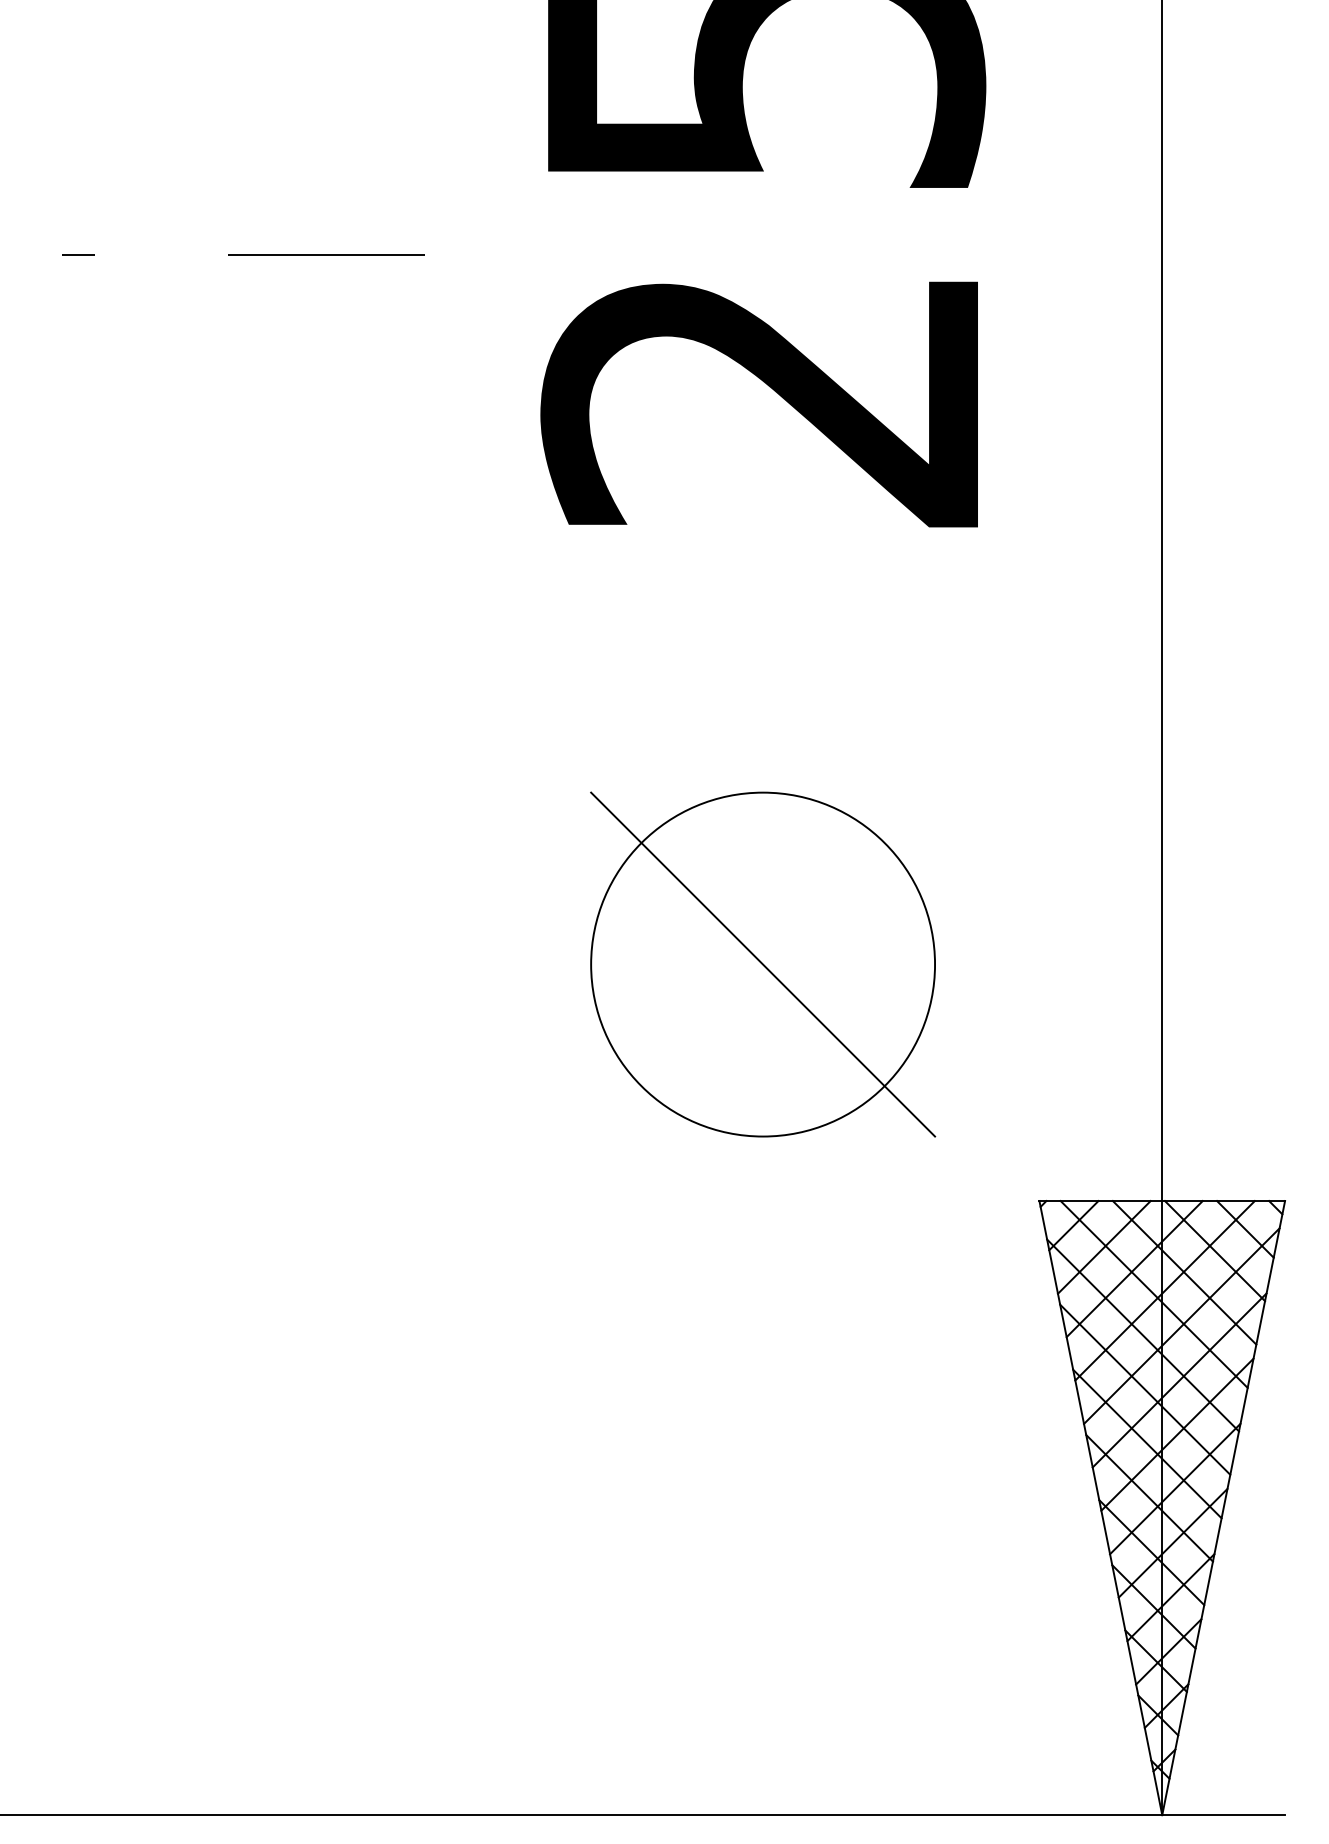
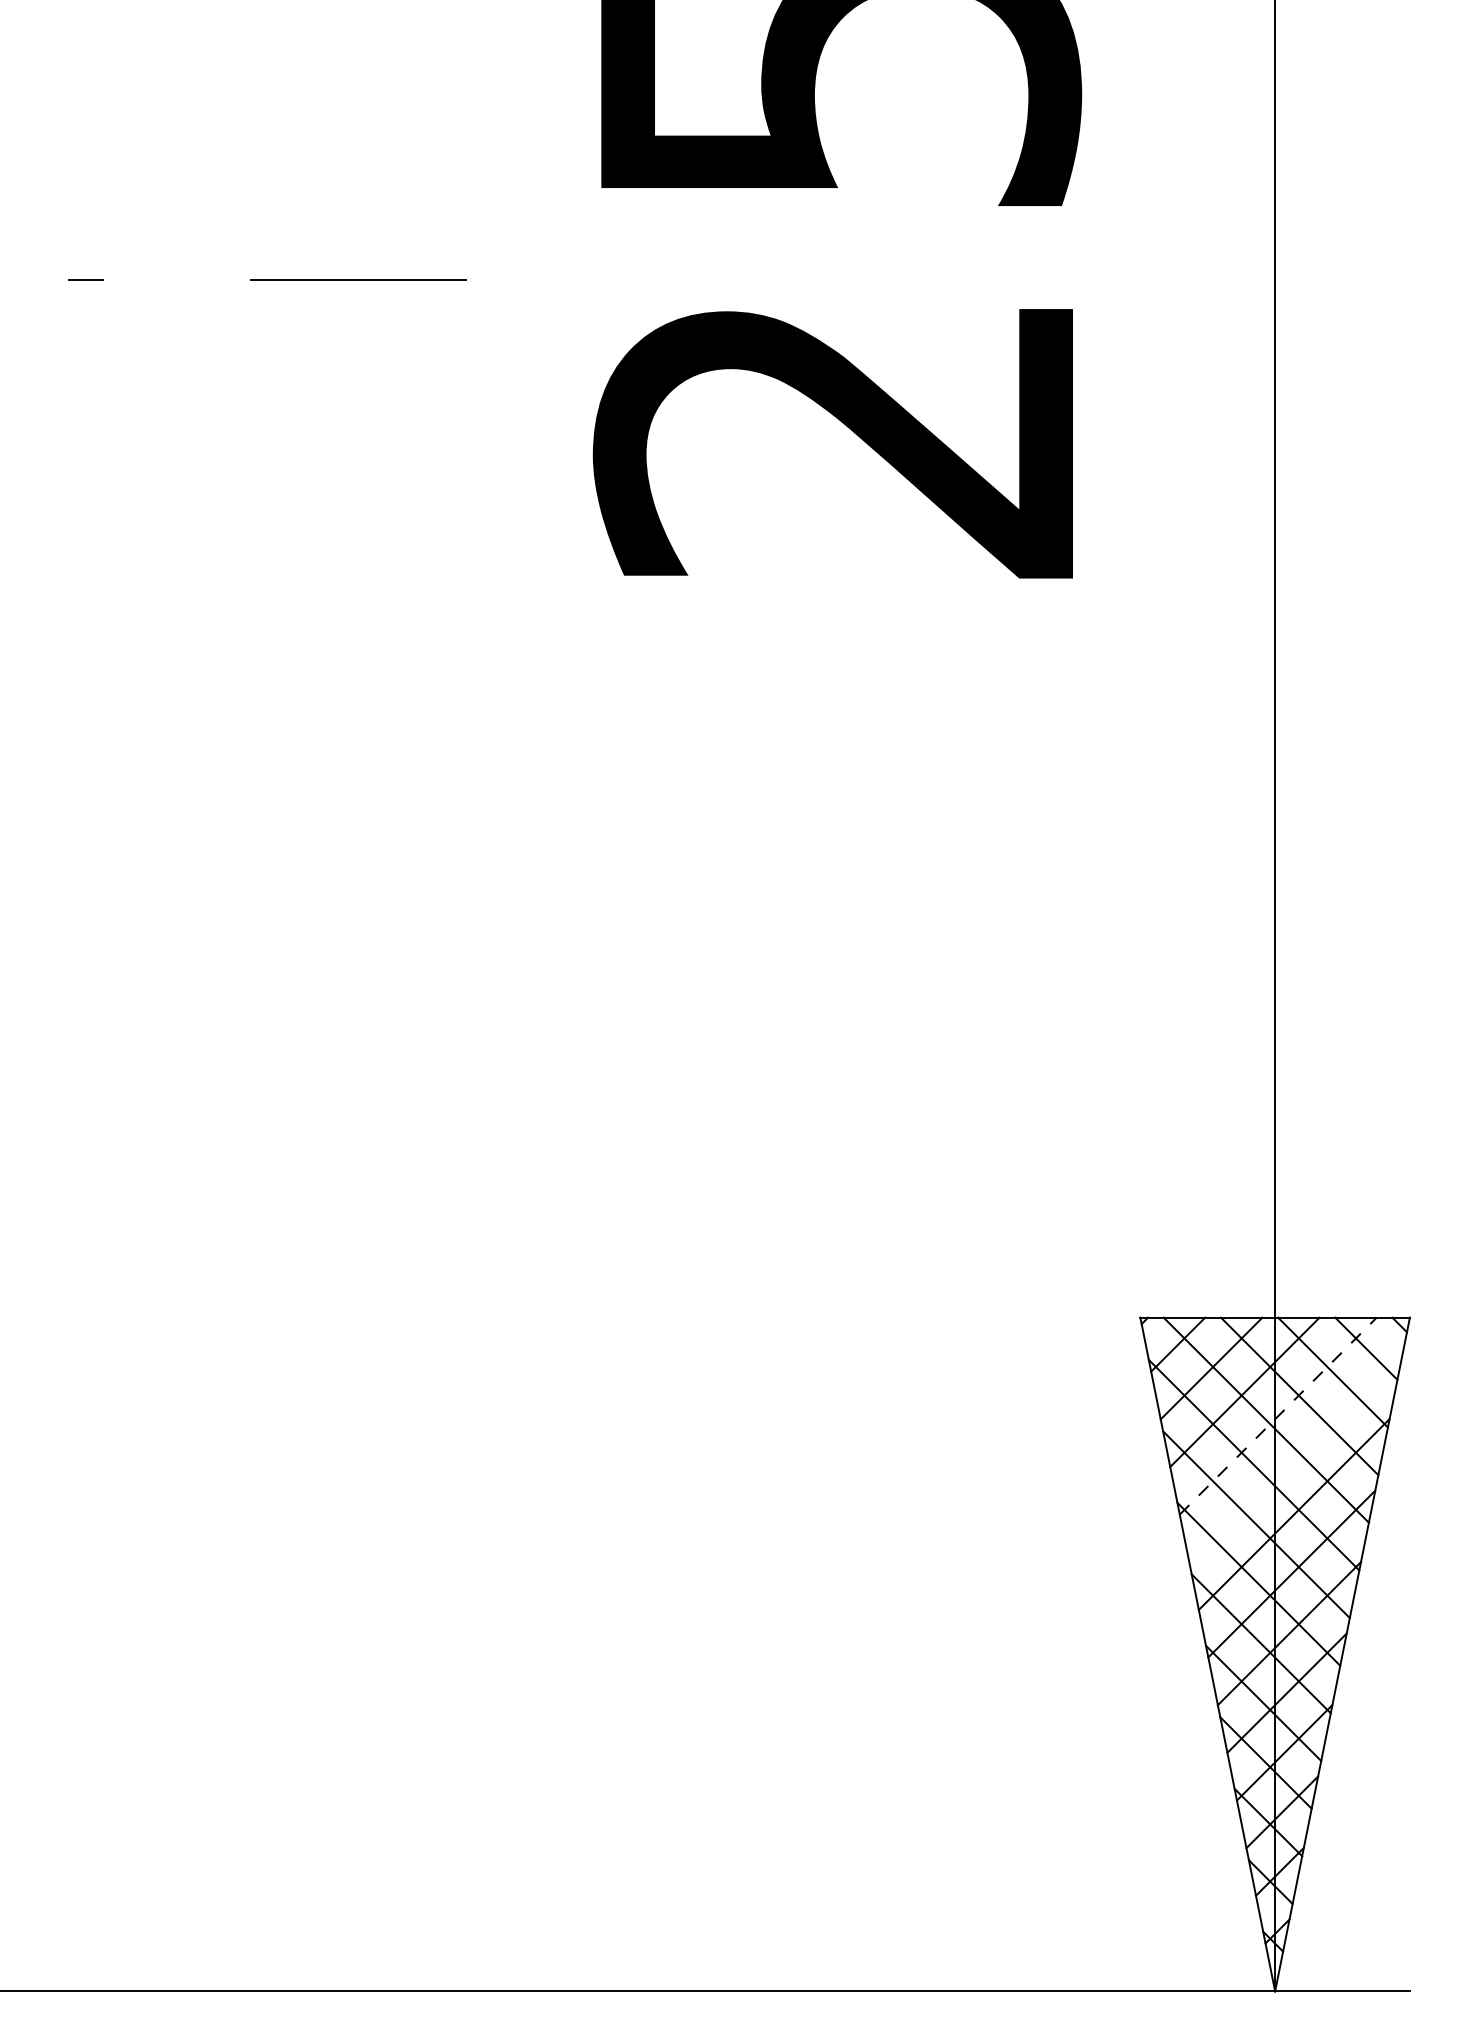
part: (762, 963) -> (836, 1057), removed
line: (1165, 1290) -> (1278, 1415), solid -> dashed
line: (1181, 1325) -> (1296, 1454), removed

